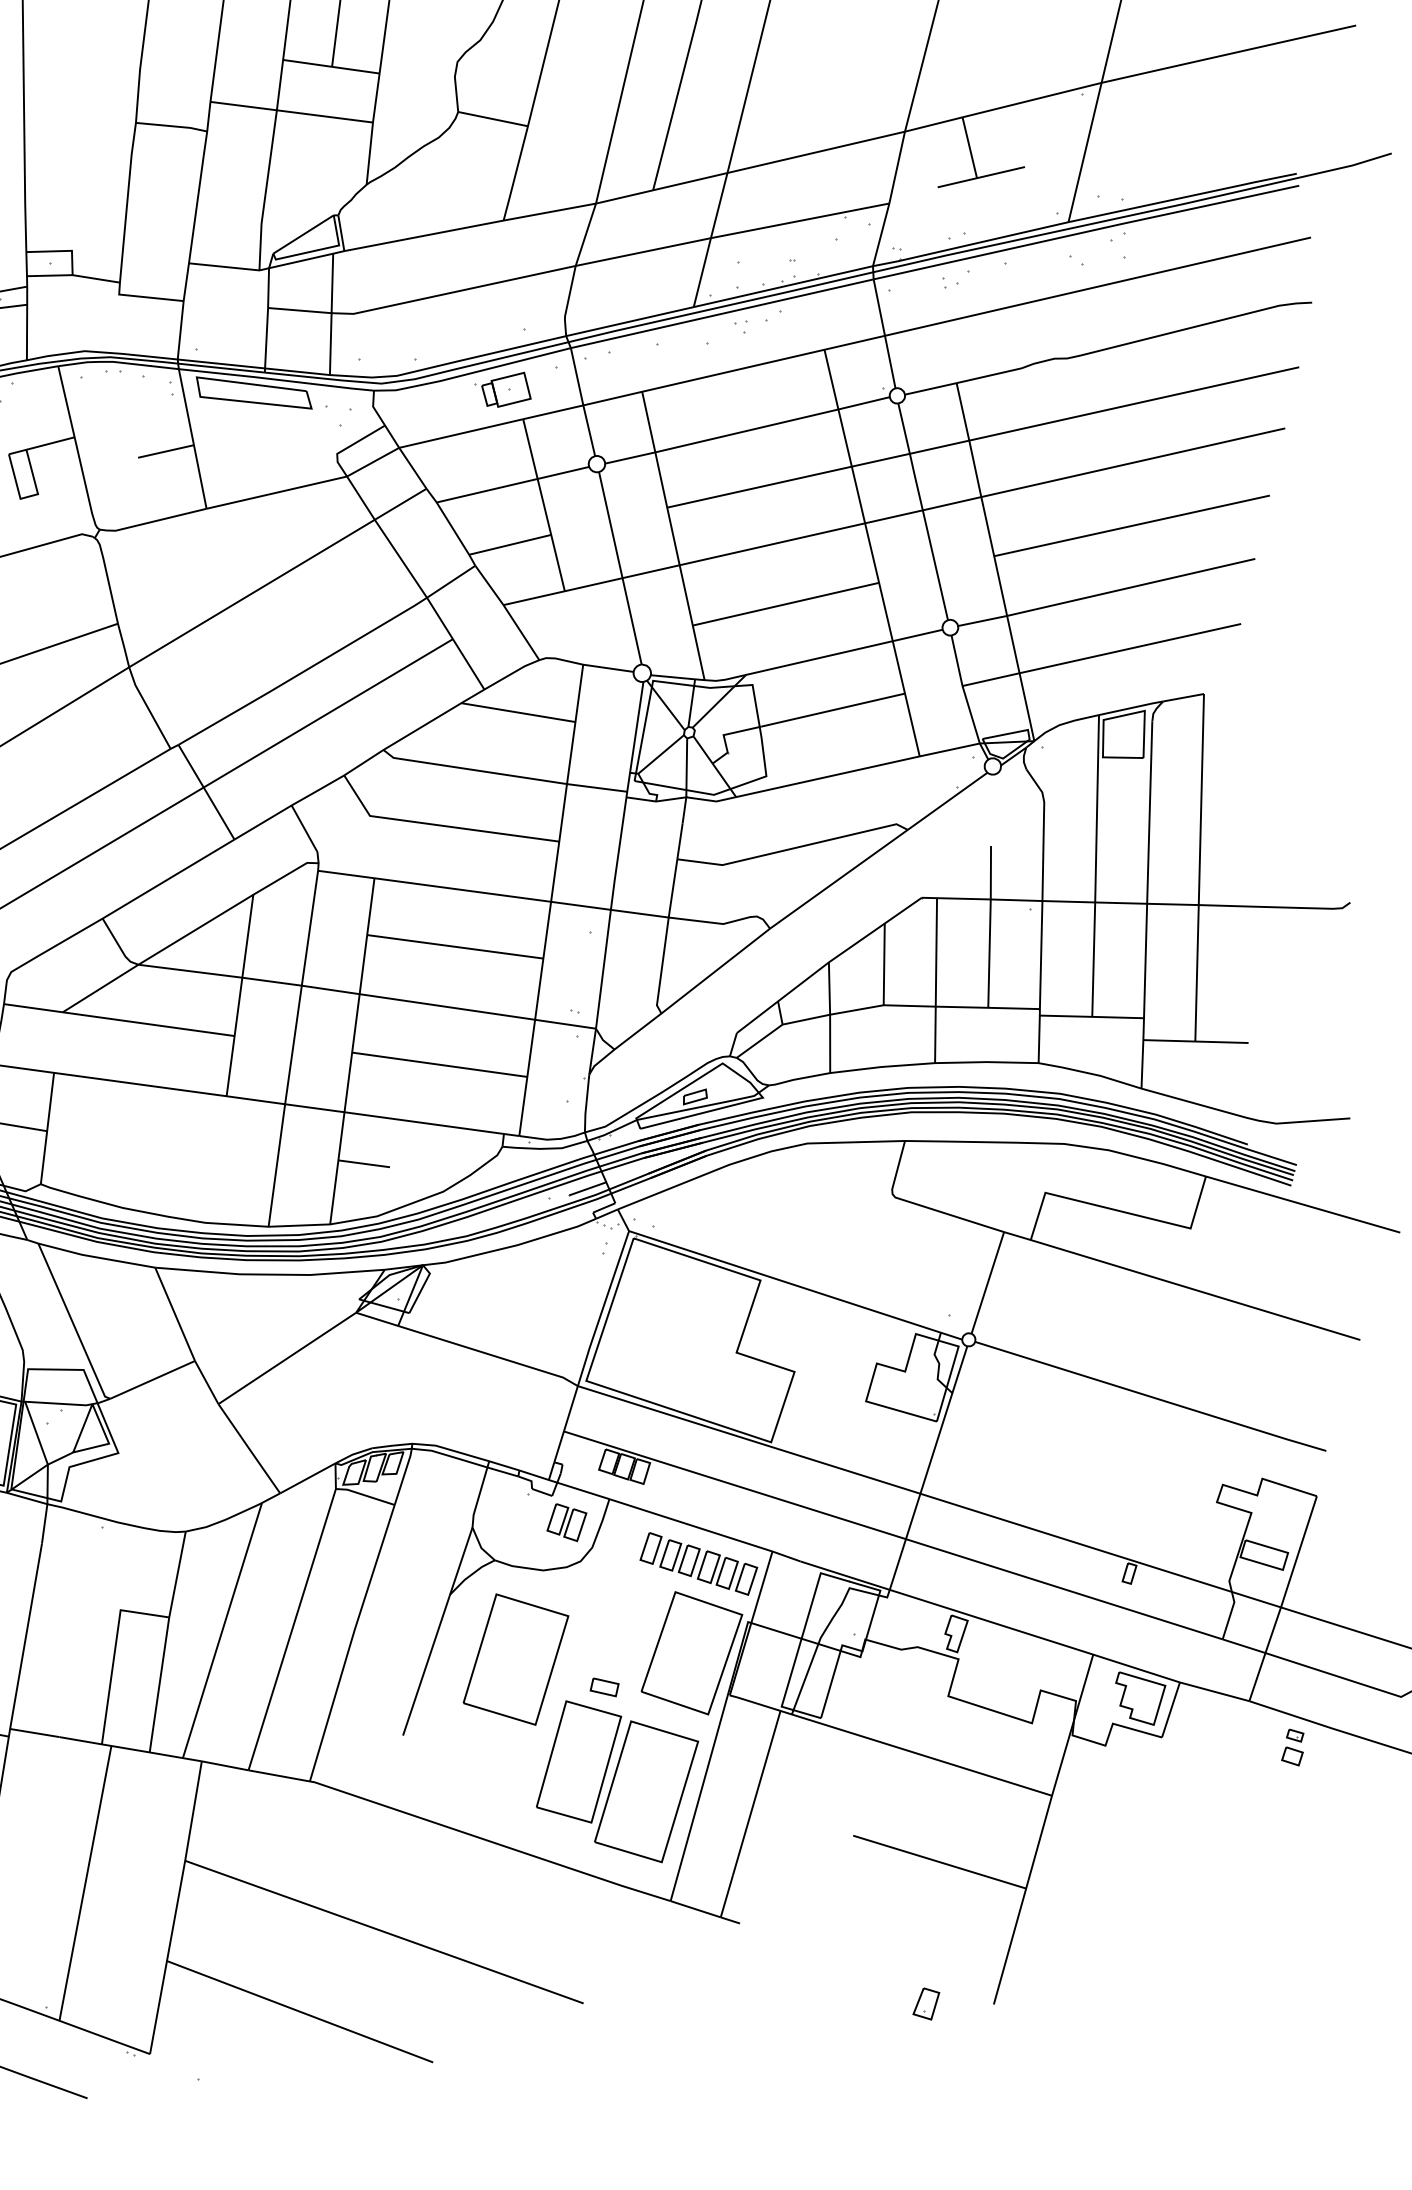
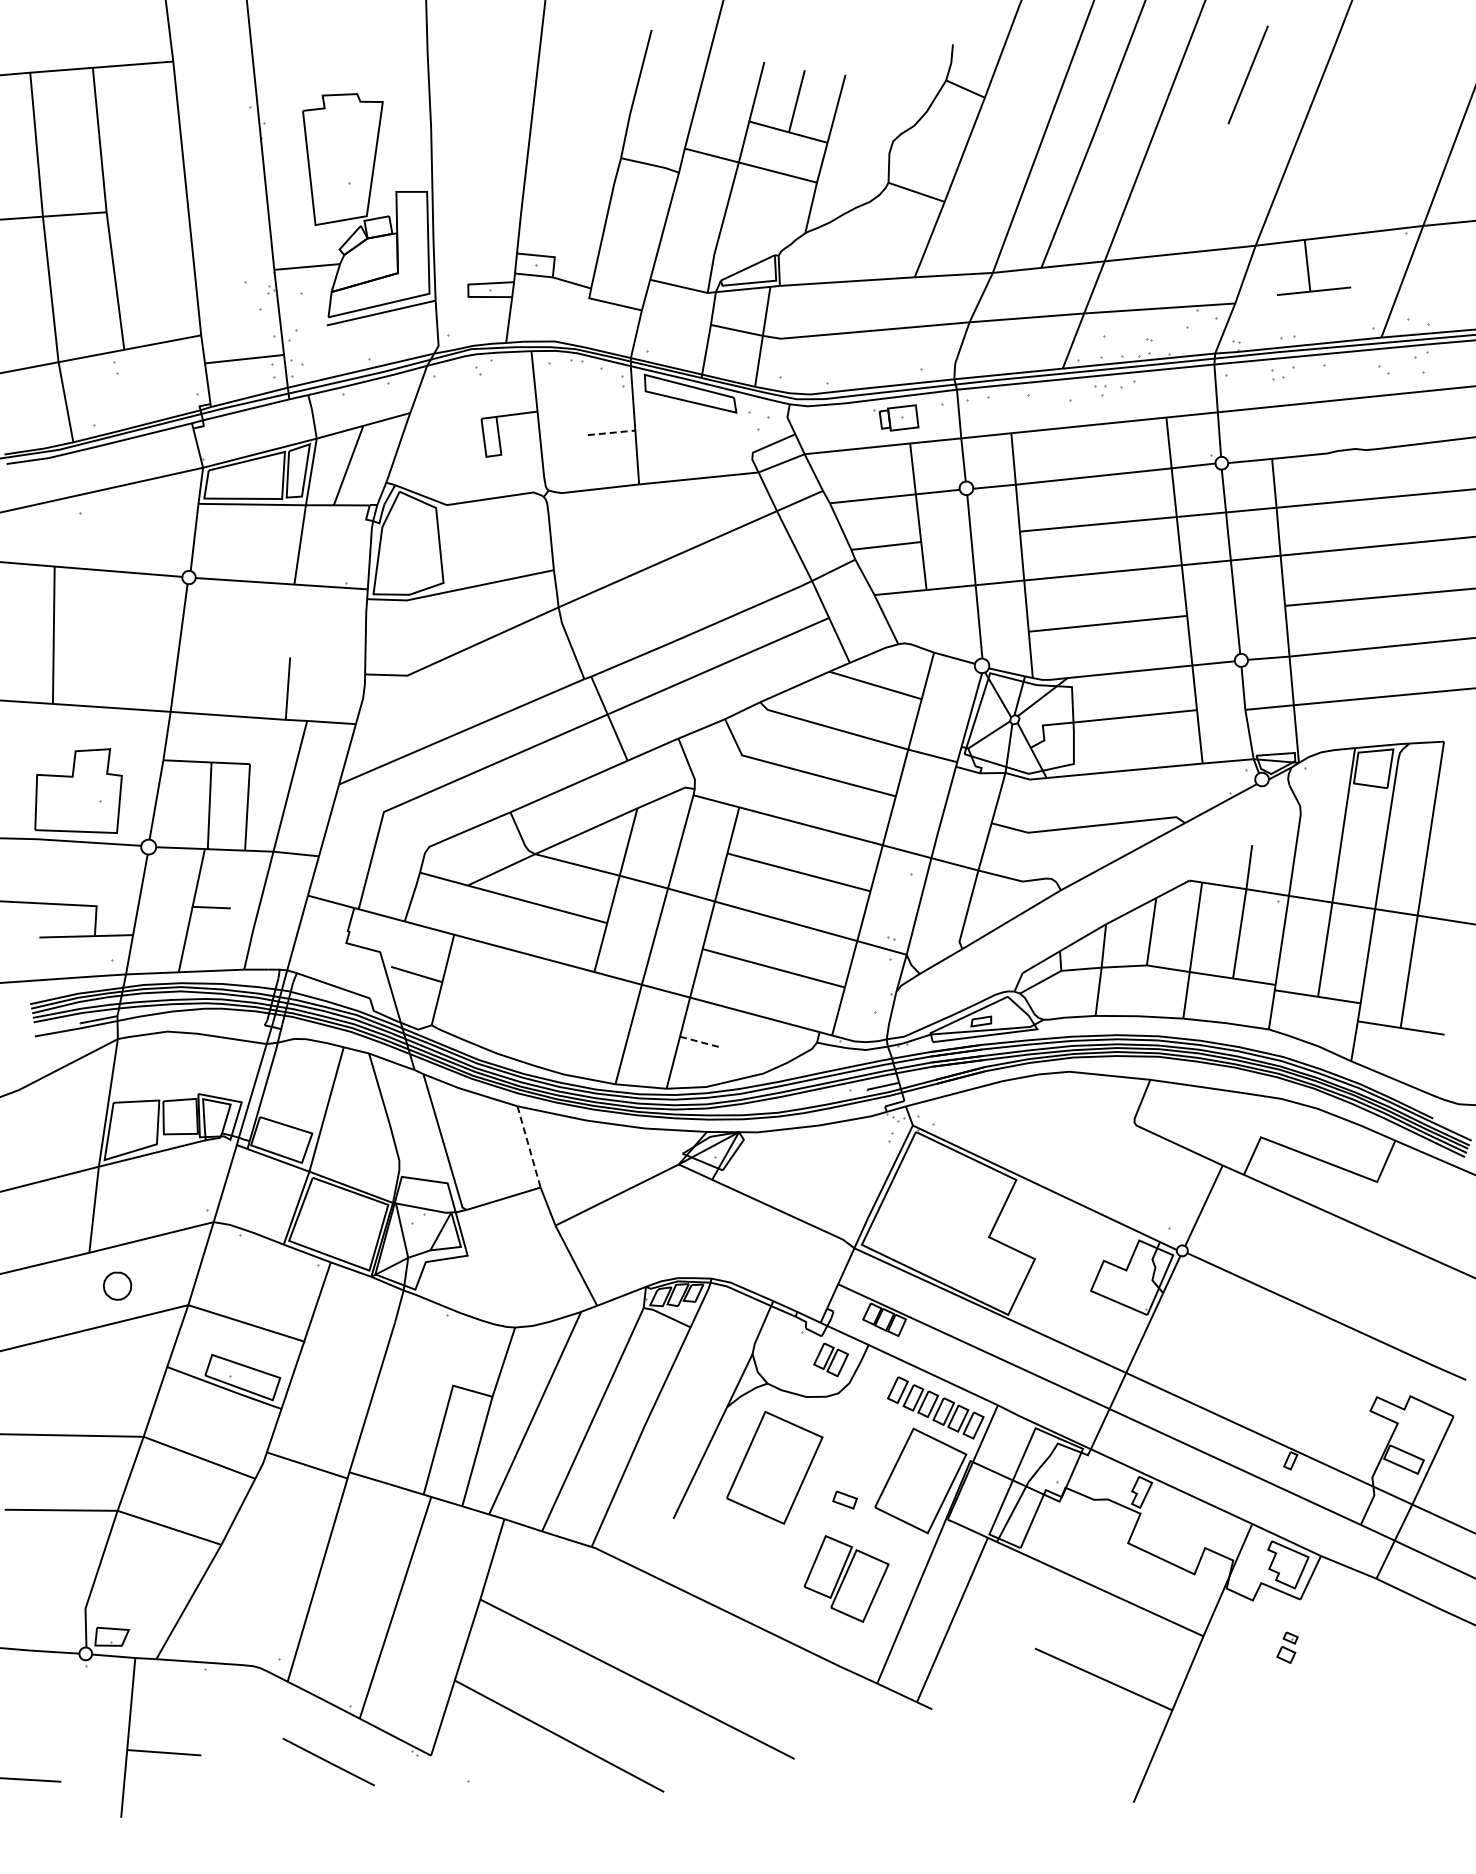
line: (165, 451) -> (611, 432), solid -> dashed
line: (364, 1164) -> (701, 1042), solid -> dashed
line: (175, 1314) -> (529, 1147), solid -> dashed
part: (1292, 1747) -> (1287, 1647), moved
part: (618, 1780) -> (846, 1578), size x0.6
part: (925, 2004) -> (1077, 1795), removed

